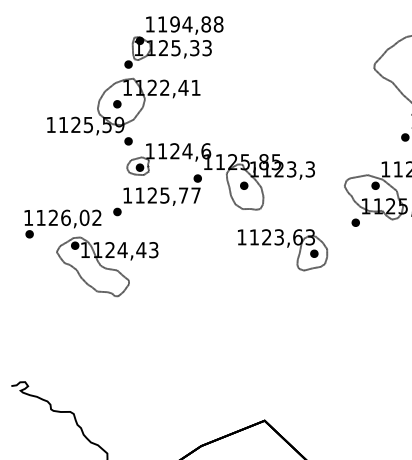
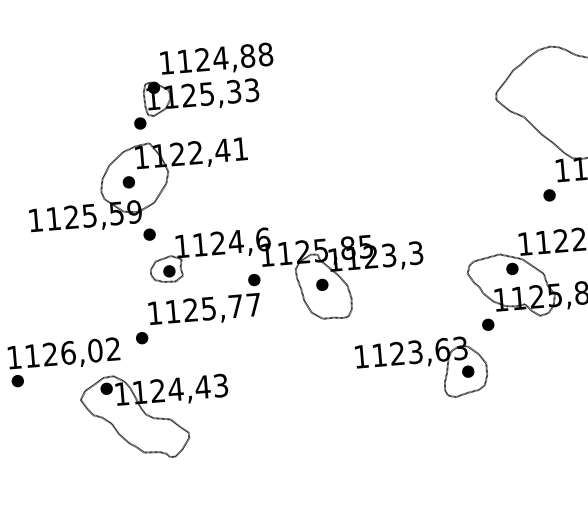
text: (174, 24) -> (201, 59), 1194,88 -> 1124,88
part: (283, 250) -> (423, 370), moved
part: (107, 266) -> (155, 414), moved

